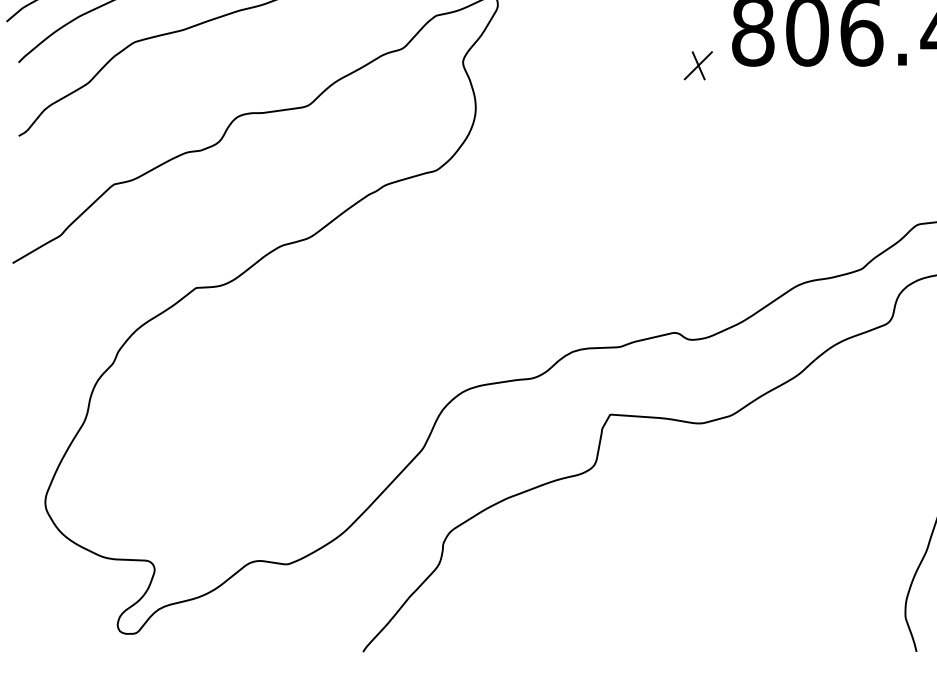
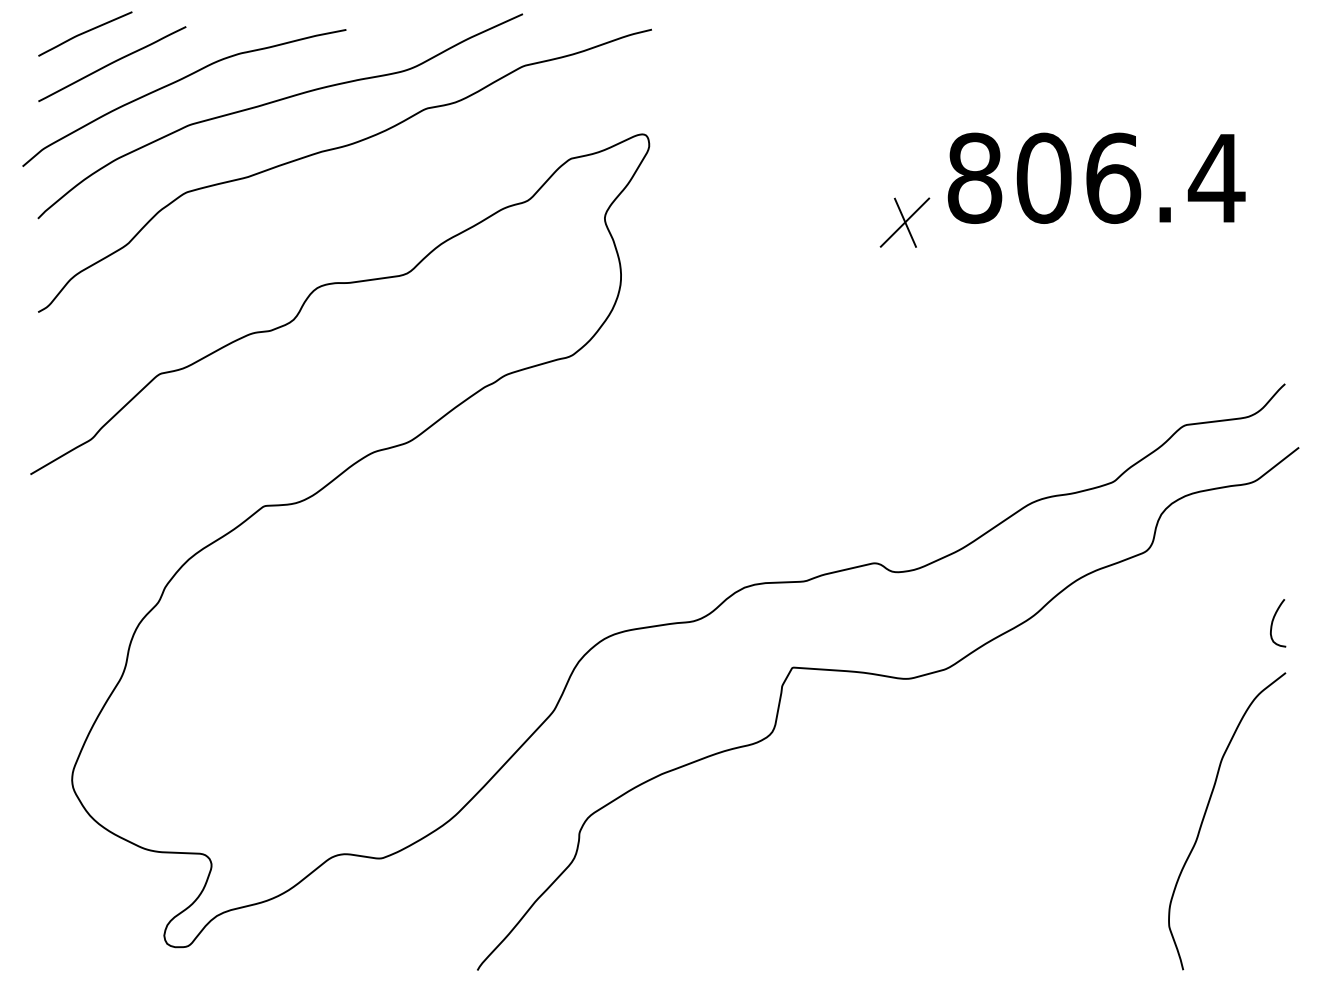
part: (698, 65) -> (904, 222), size x1.4

